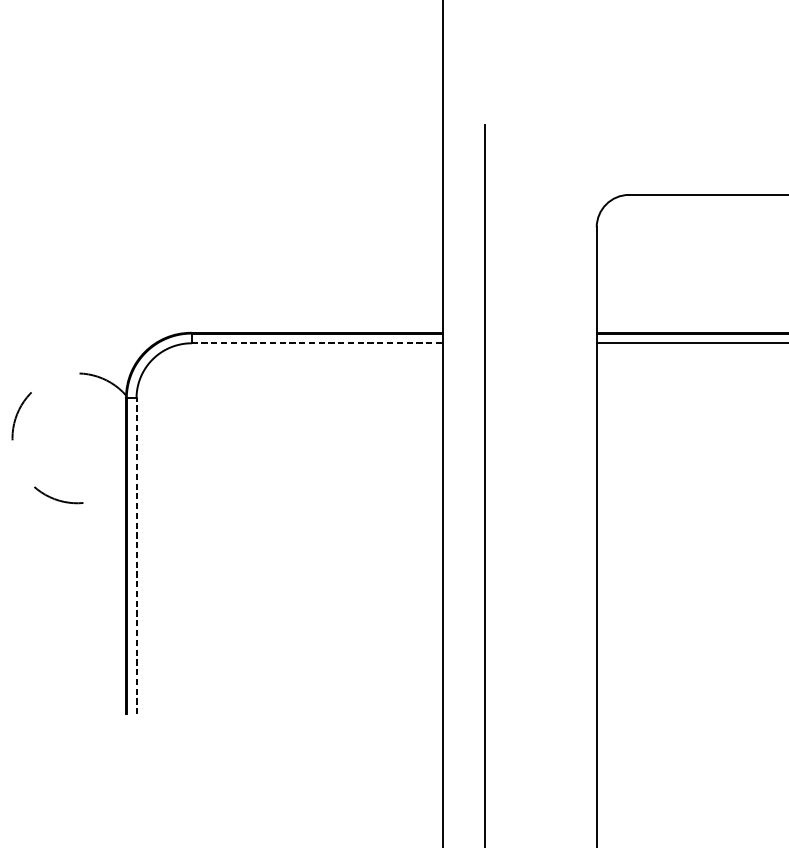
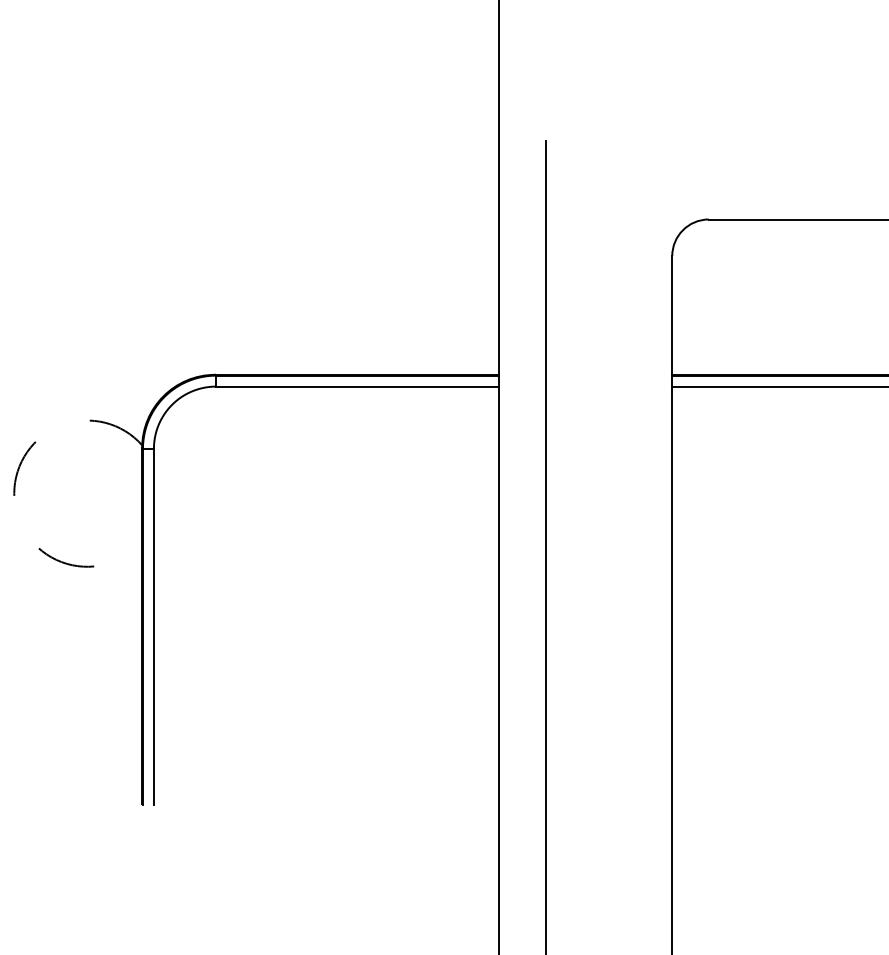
line: (317, 343) -> (357, 386), dashed -> solid
line: (136, 556) -> (153, 626), dashed -> solid

